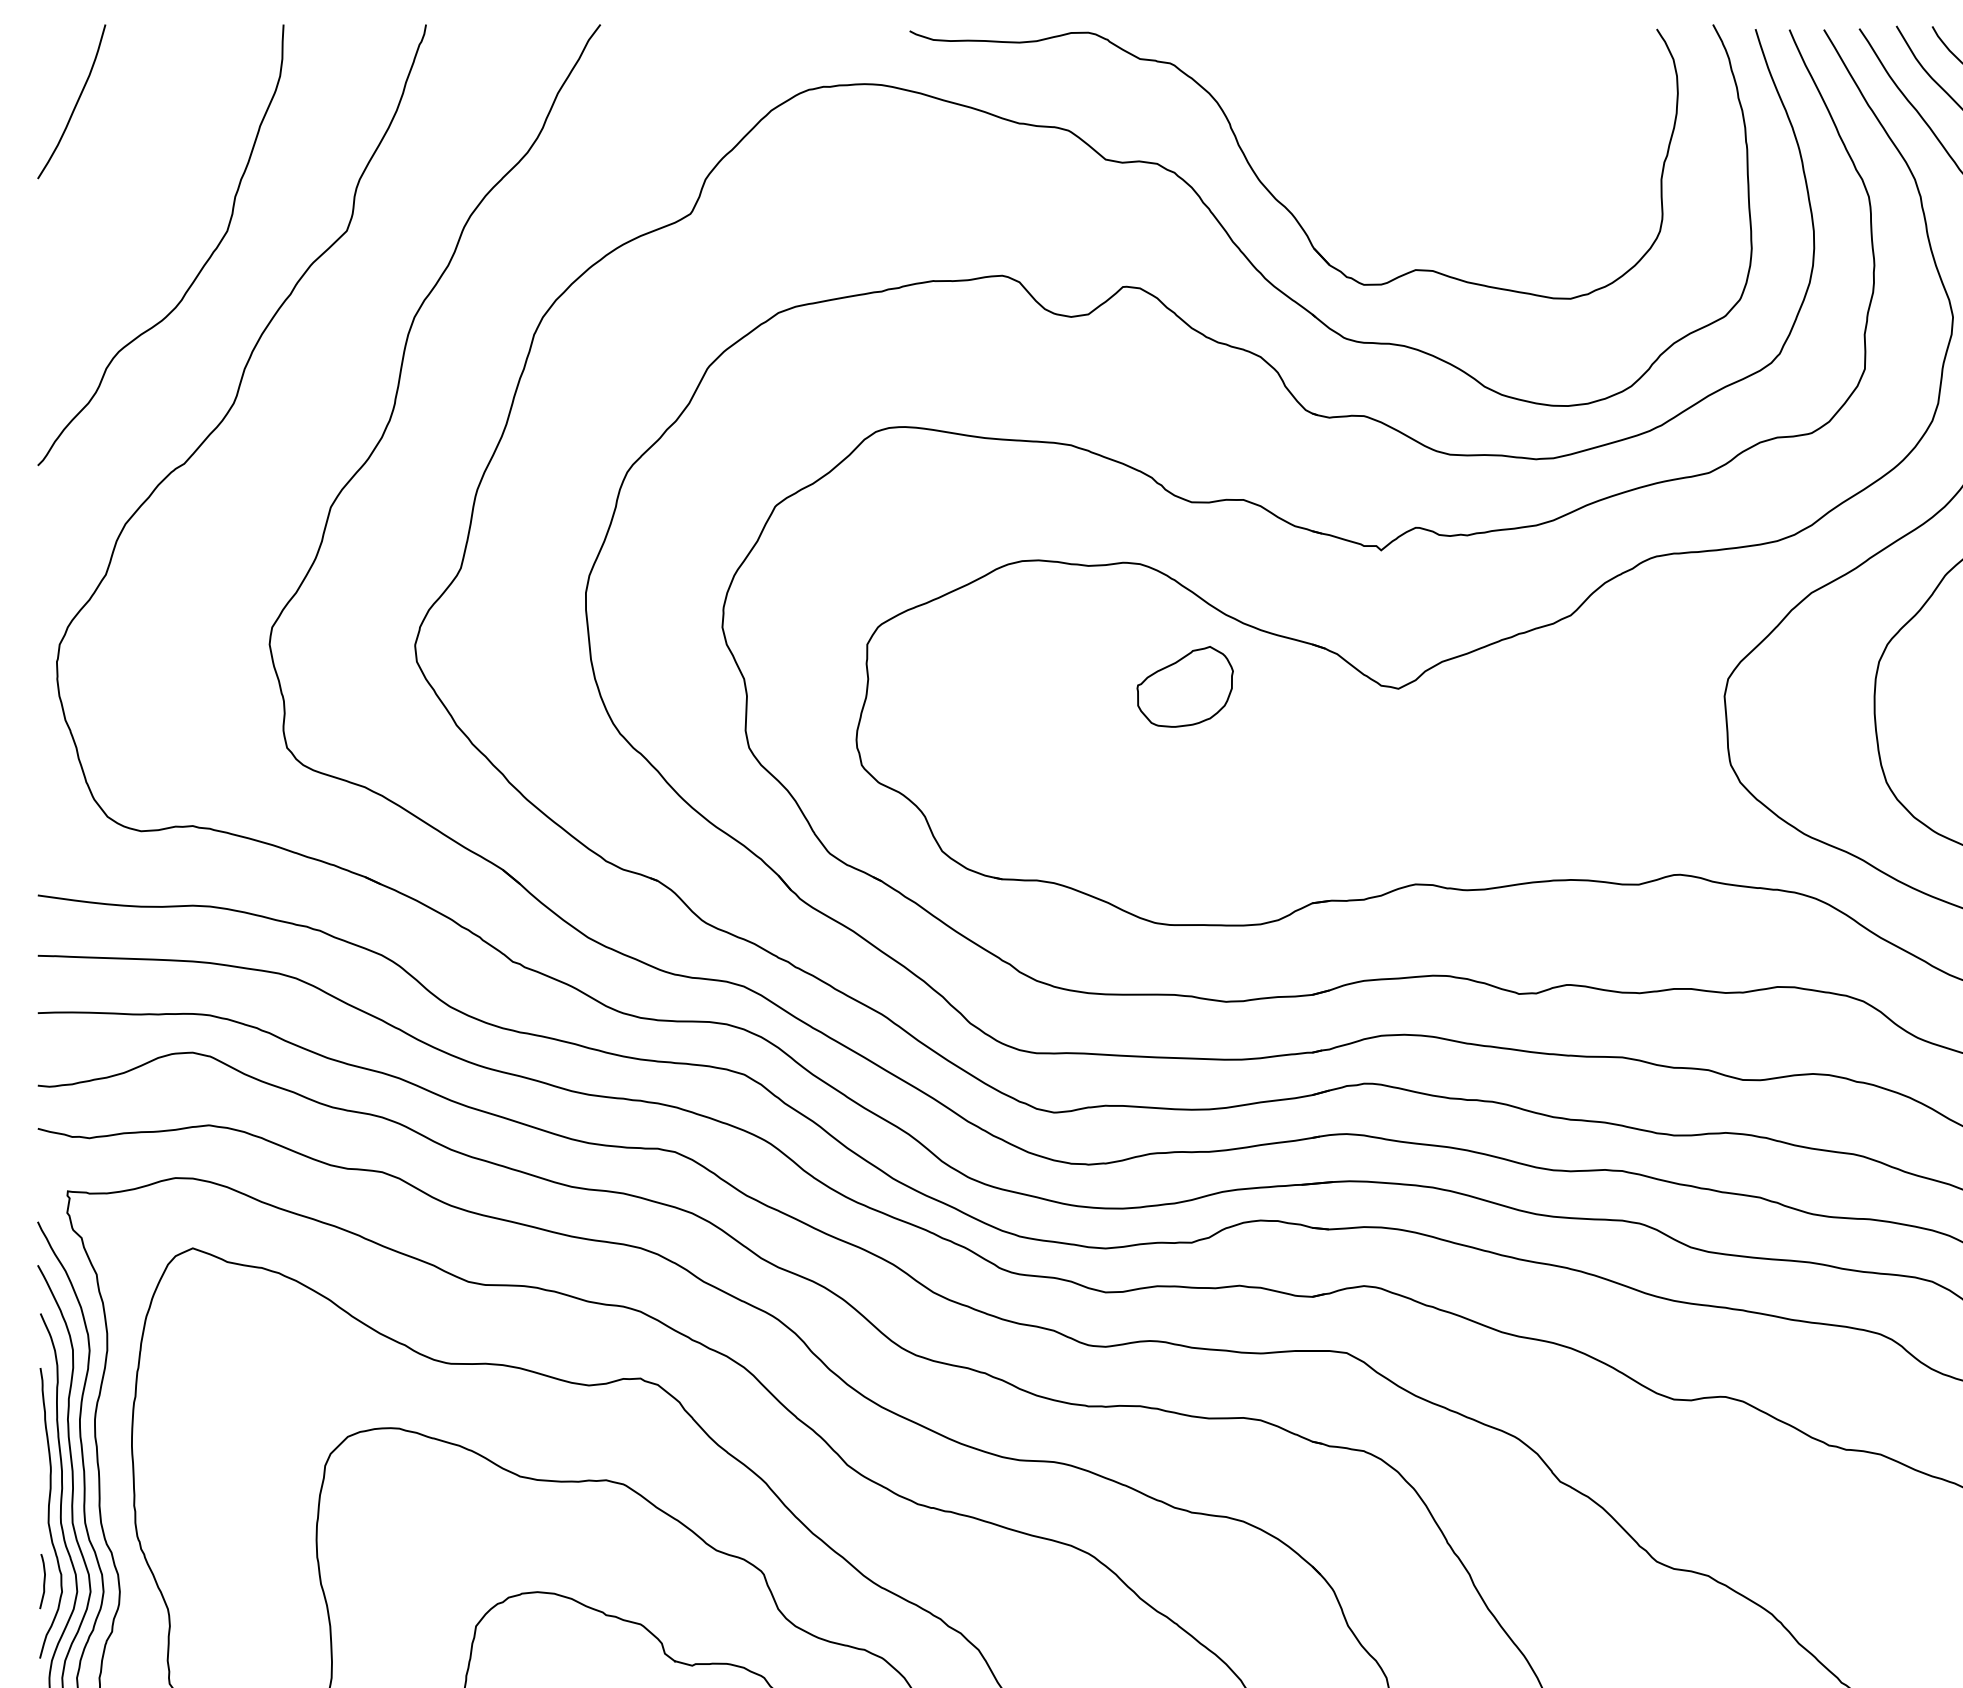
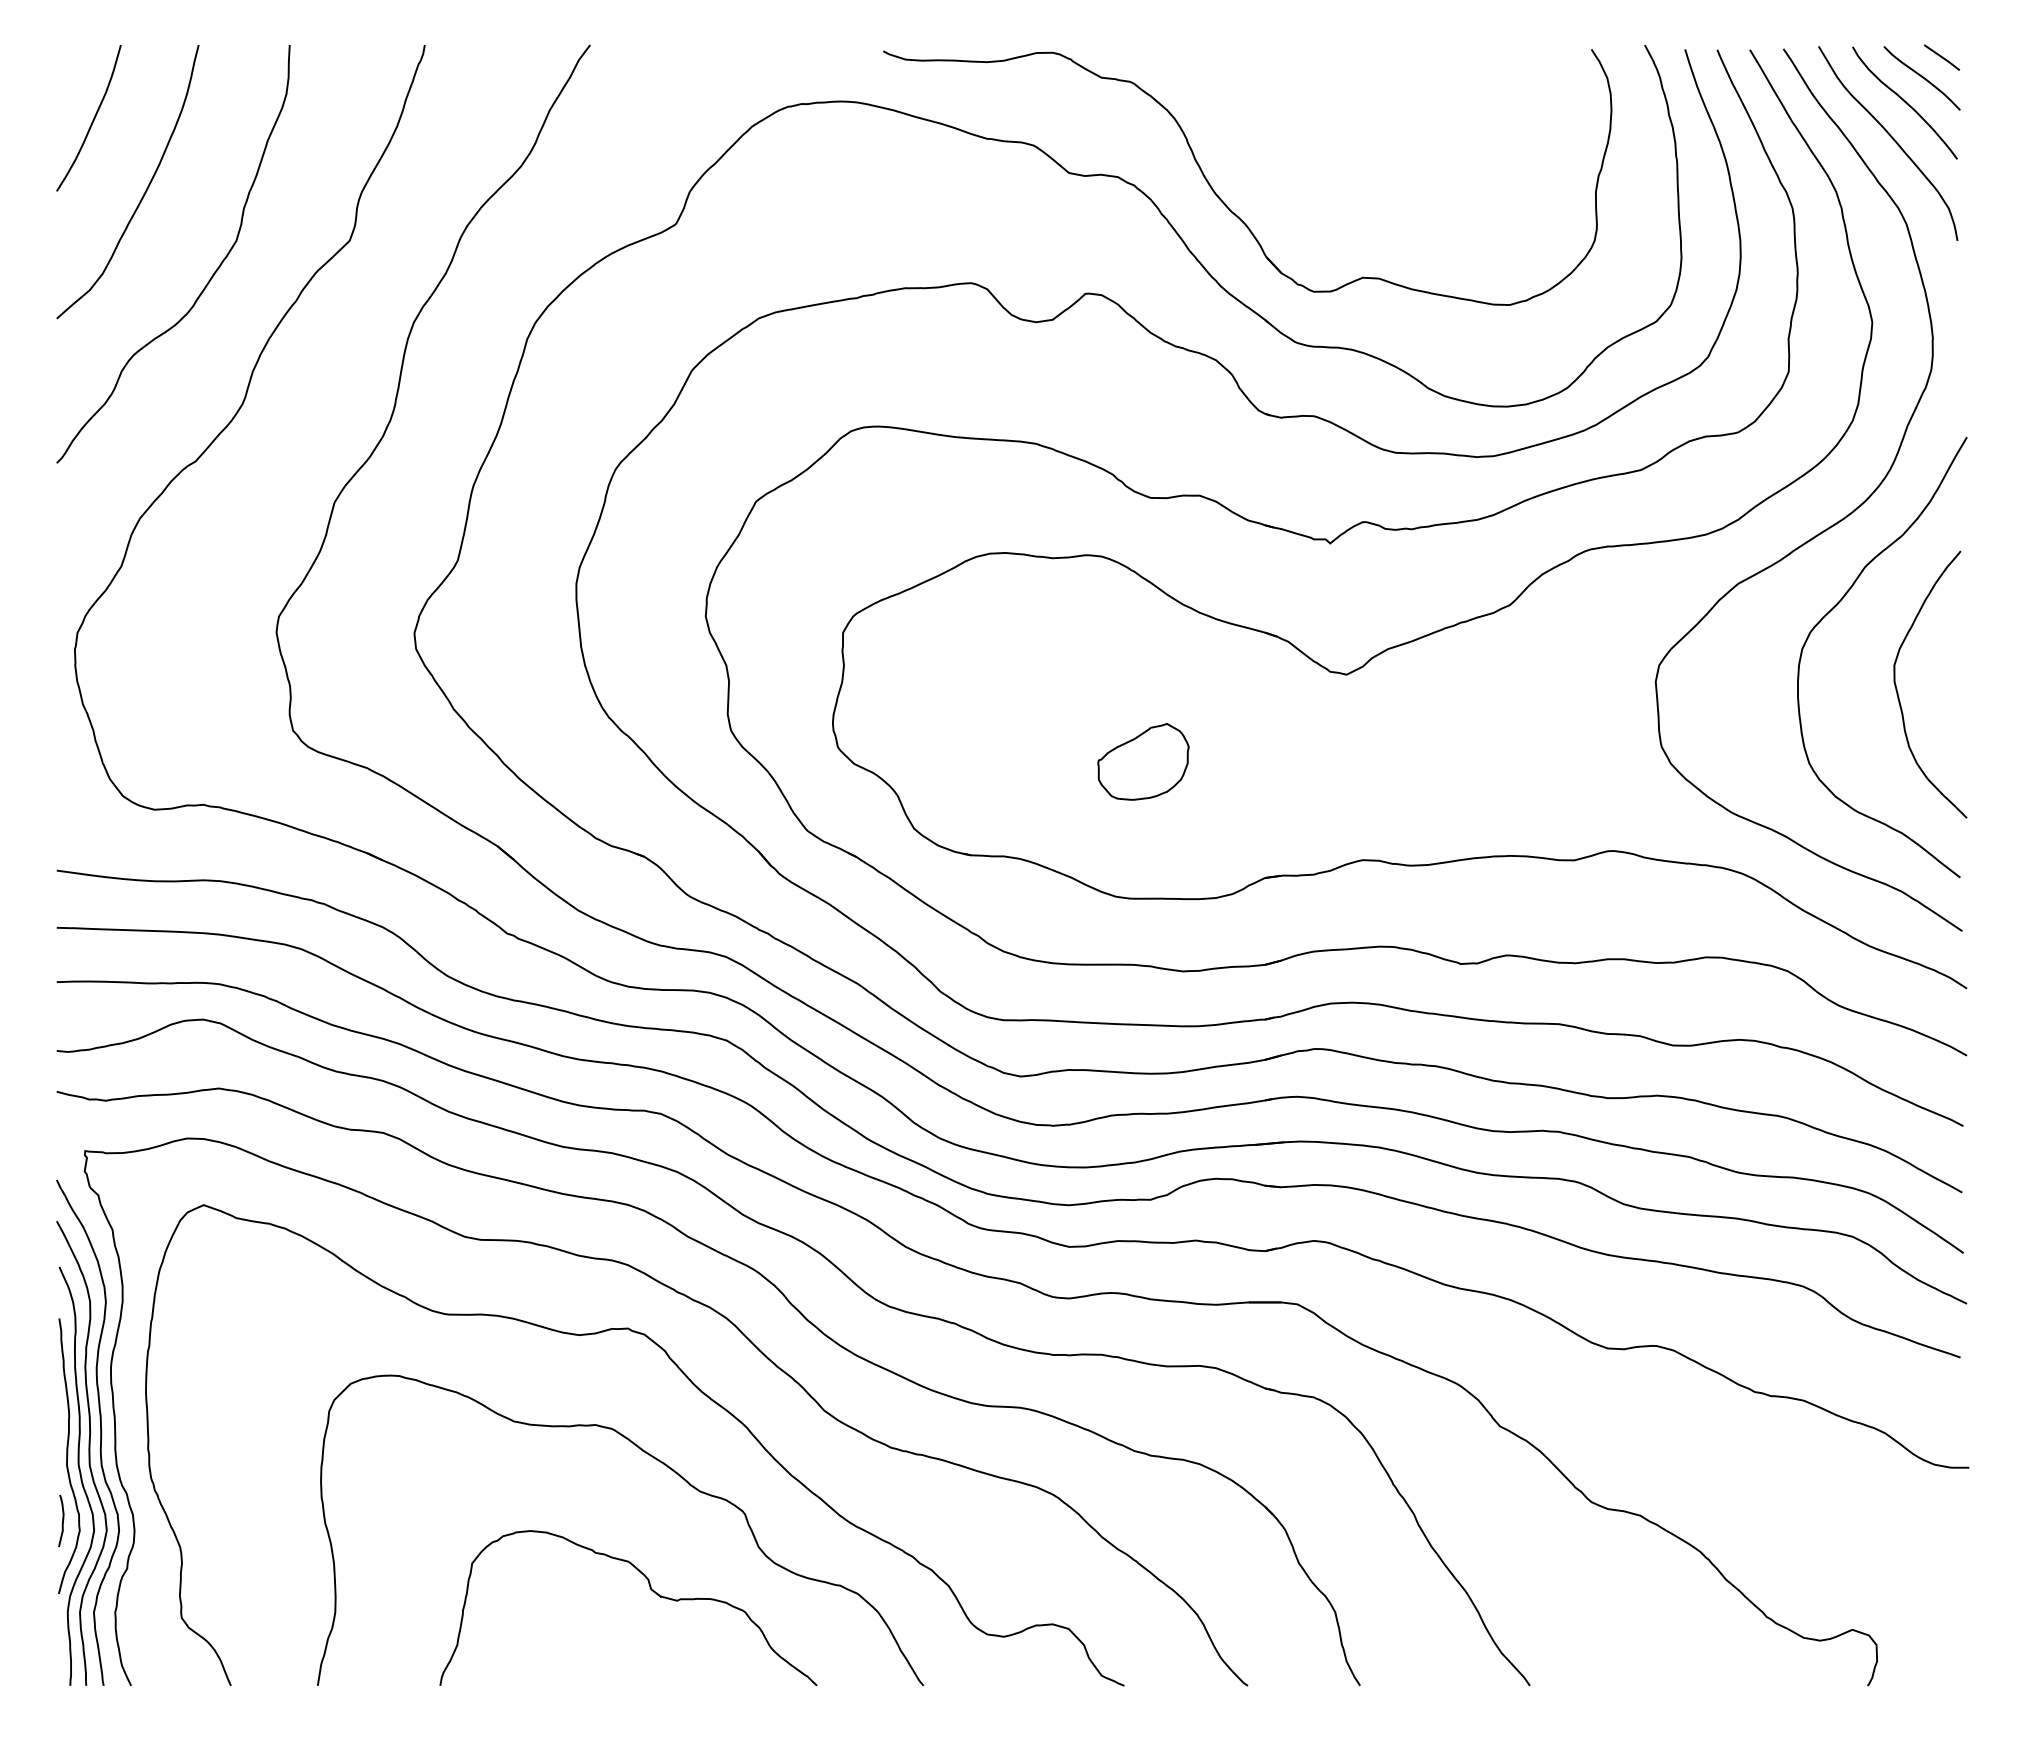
curve: (131, 178) -> (145, 190), added
part: (1185, 686) -> (1143, 761), moved

